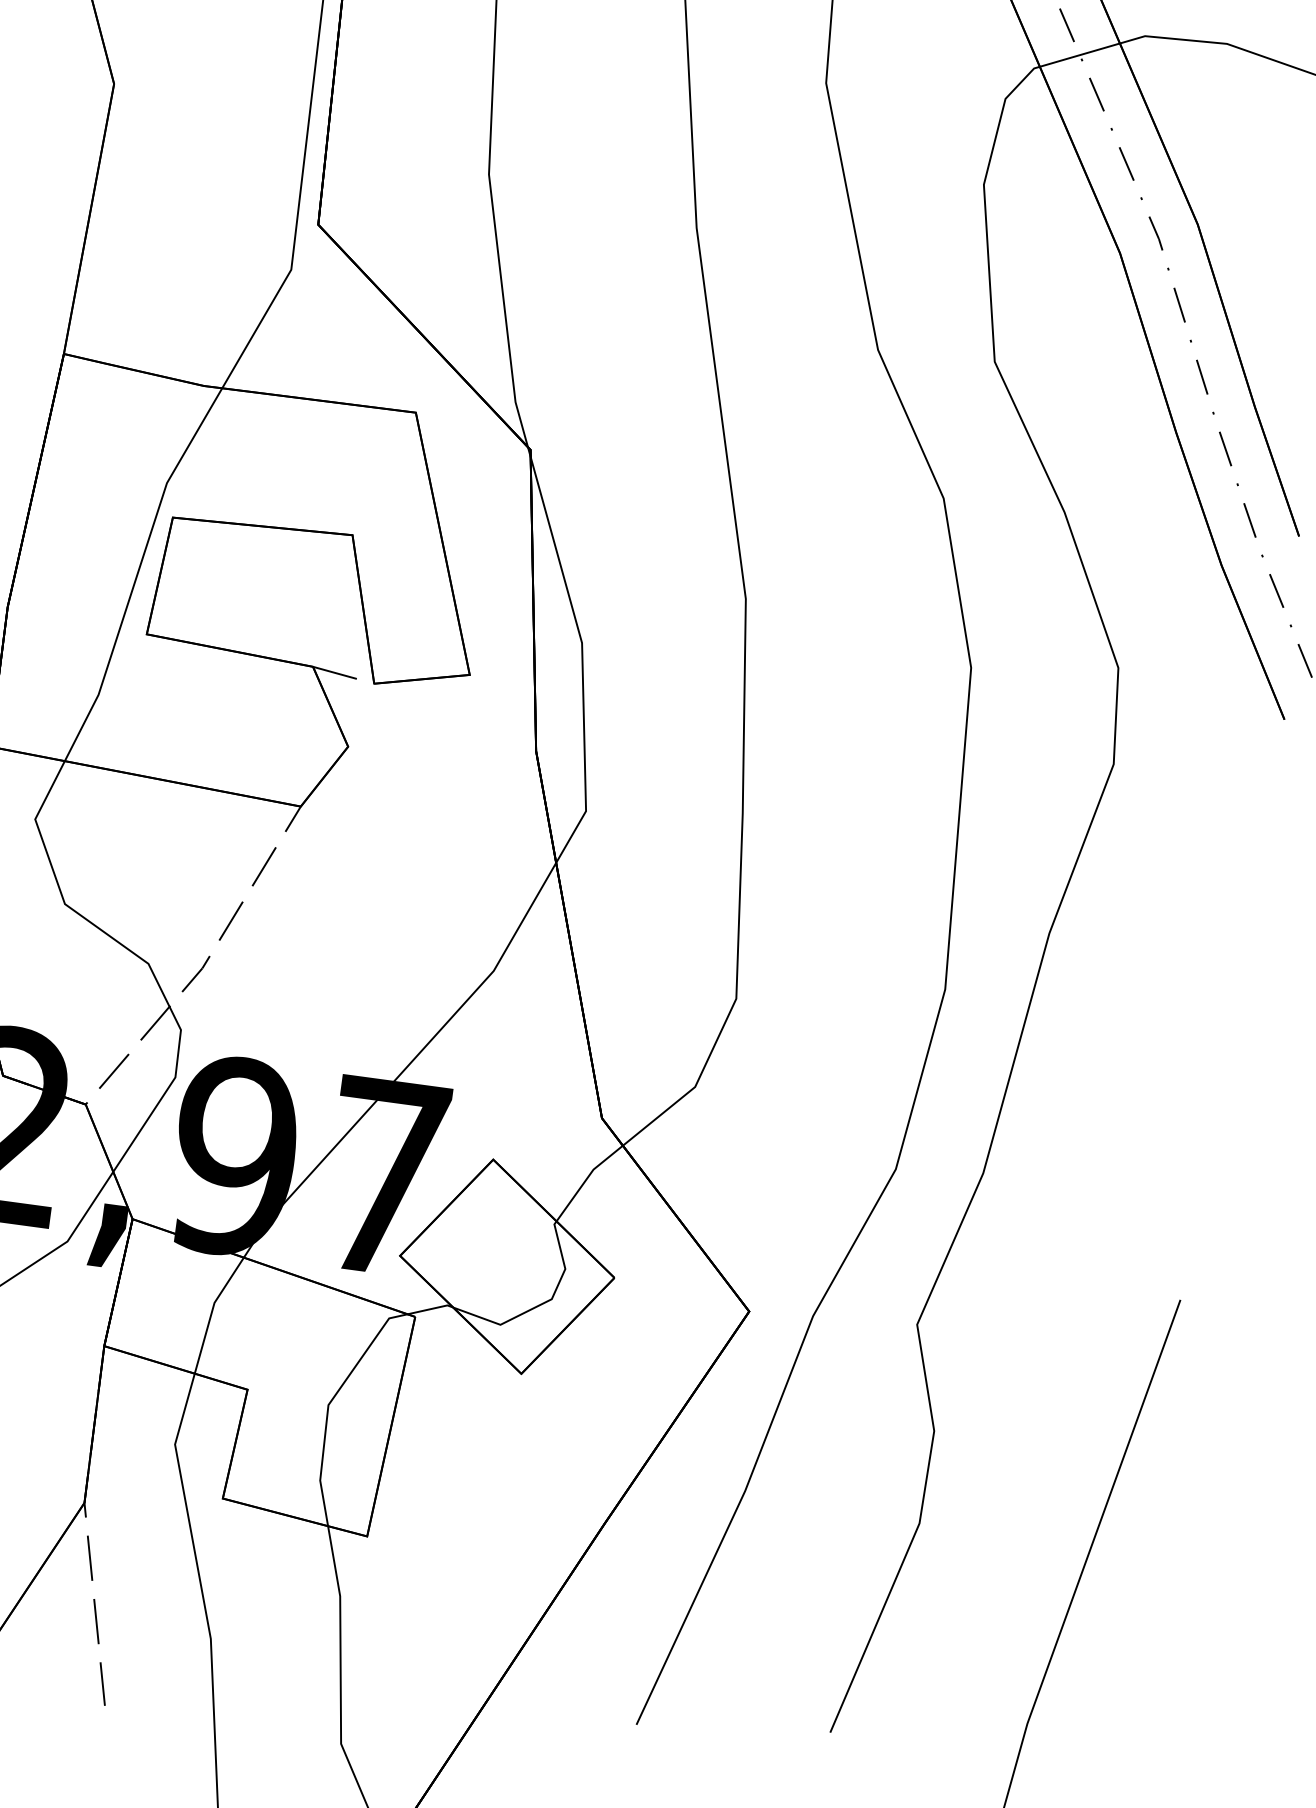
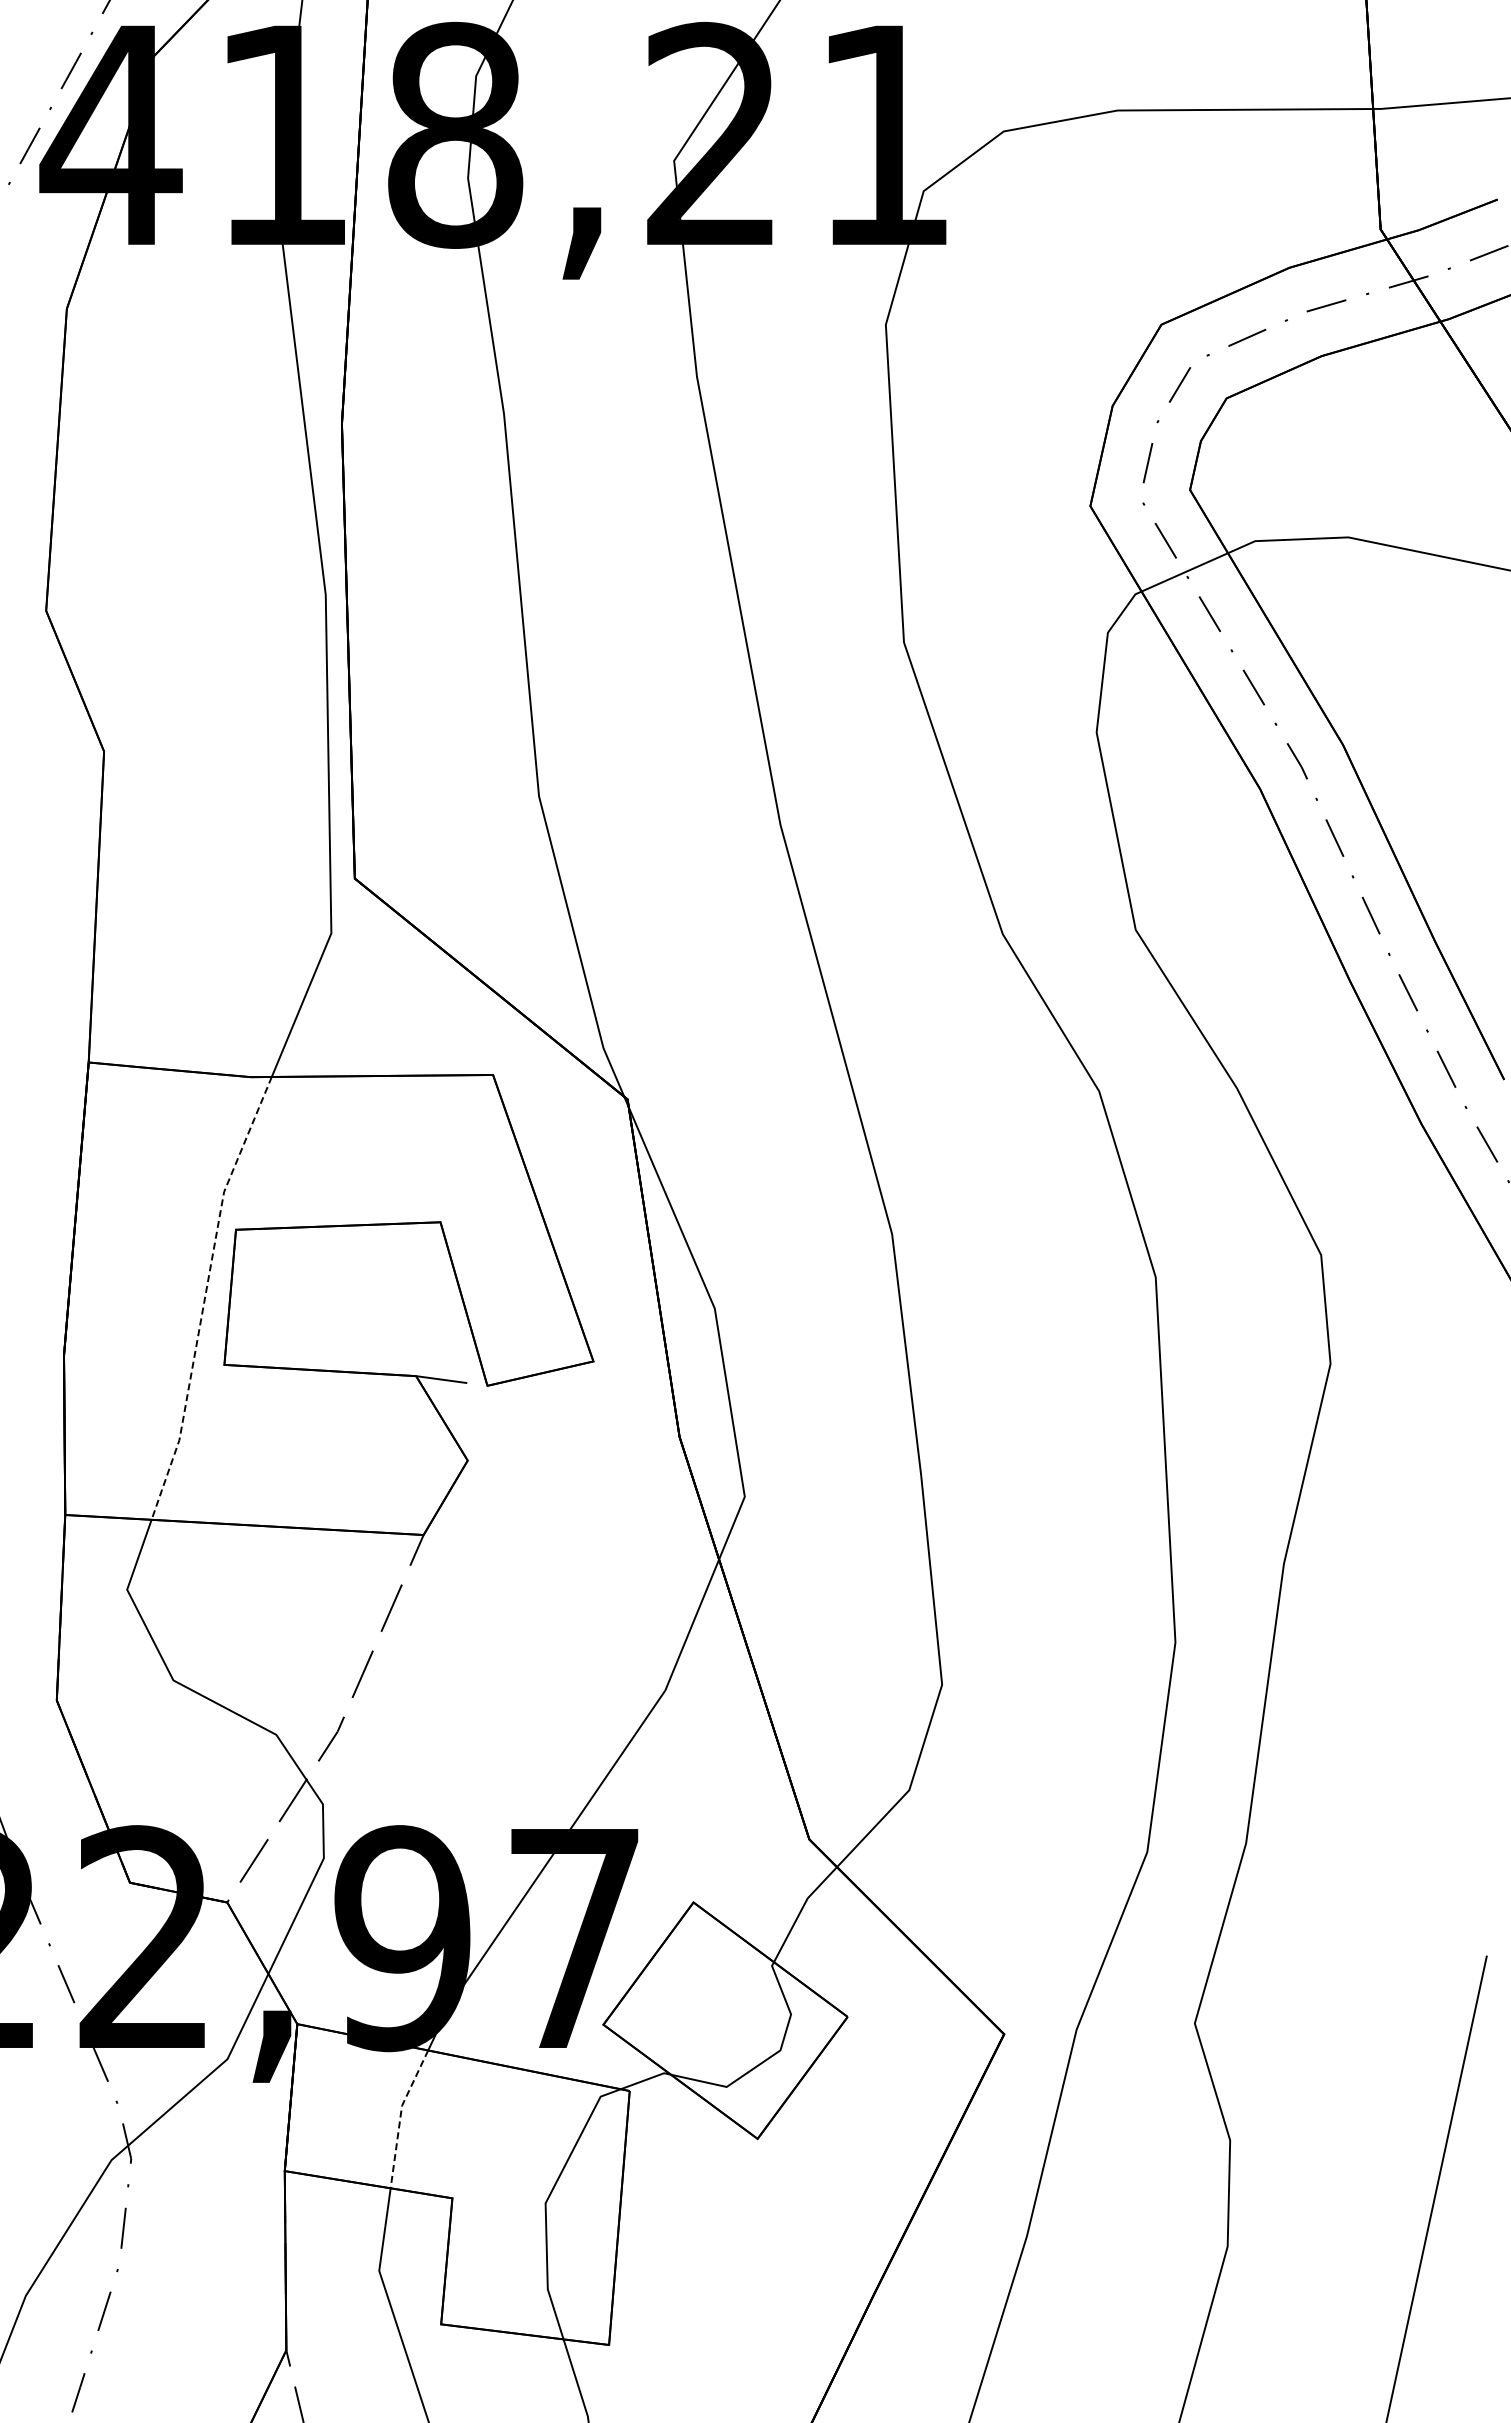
line: (138, 572) -> (205, 1296), solid -> dashed
line: (211, 1312) -> (400, 2116), solid -> dashed

